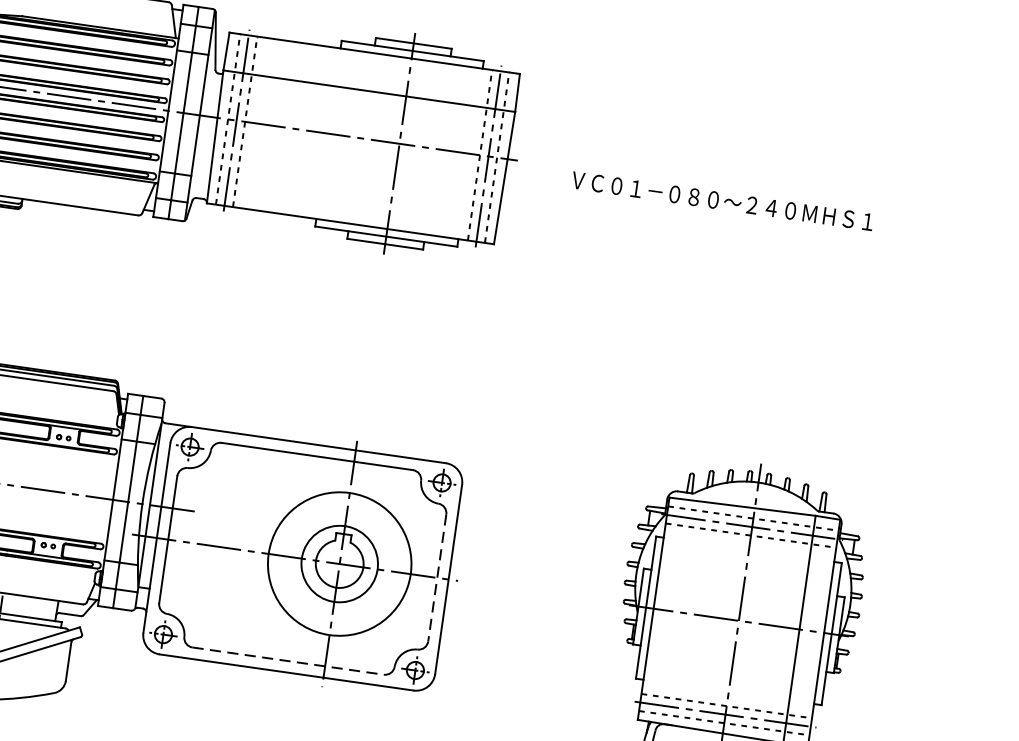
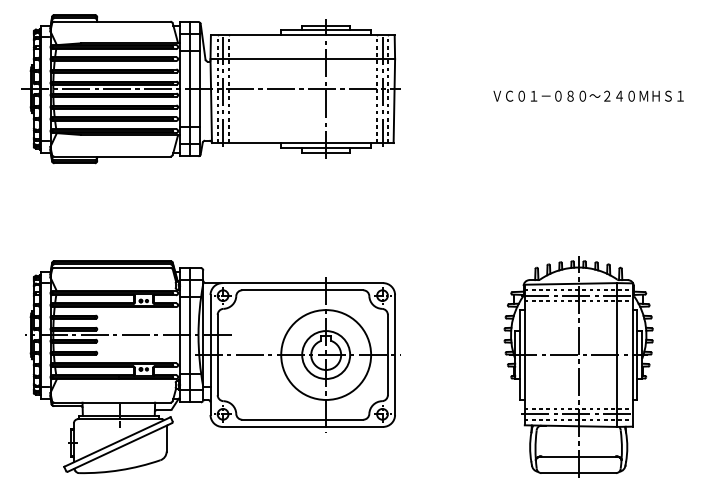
text: (722, 200) -> (588, 95), moved
line: (436, 578) -> (387, 355), dashed -> solid
line: (287, 660) -> (302, 419), dashed -> solid

